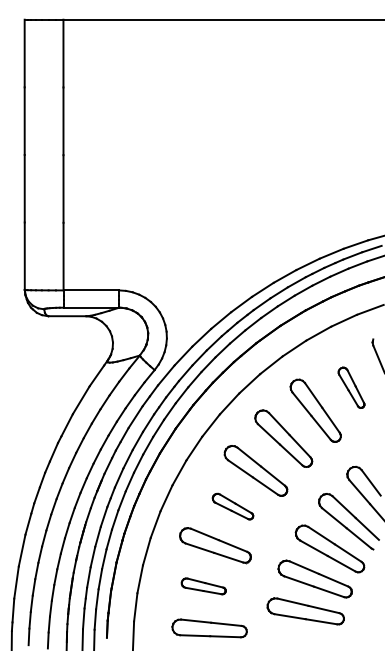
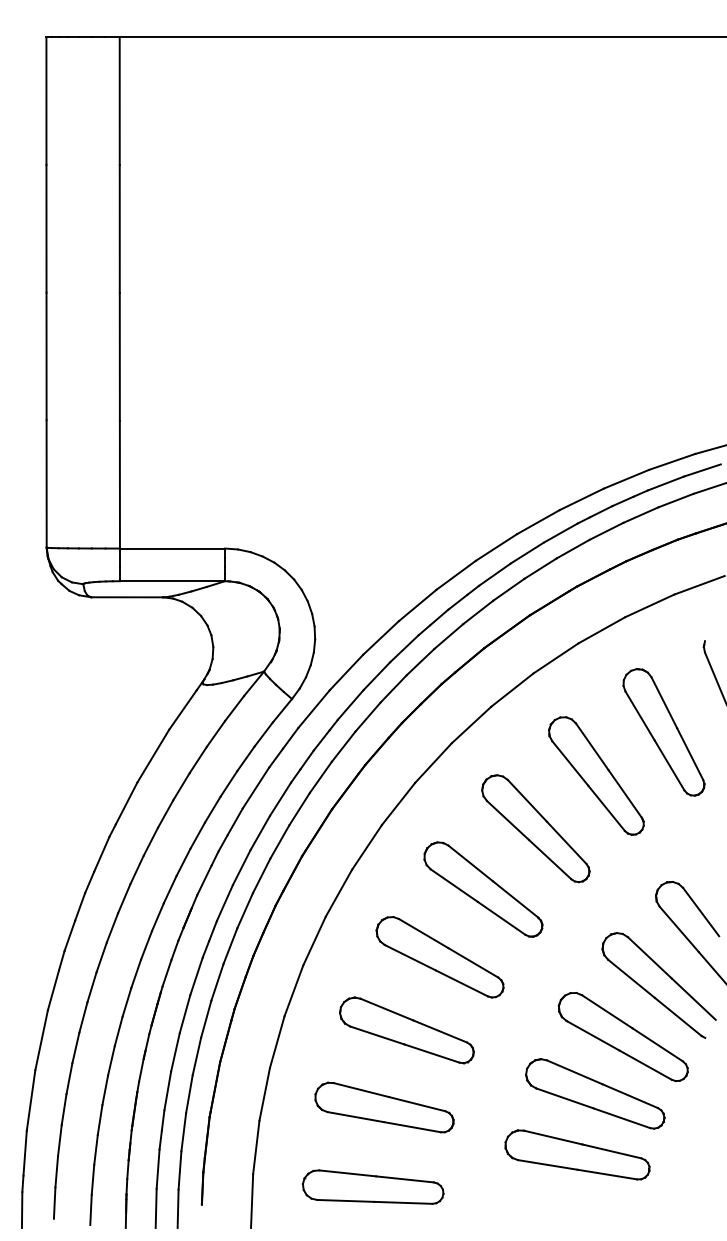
part: (351, 387) -> (663, 731), size x1.67
part: (232, 506) -> (439, 956), size x1.67
part: (203, 586) -> (384, 1107), size x1.67
part: (209, 628) -> (372, 1187), moved

